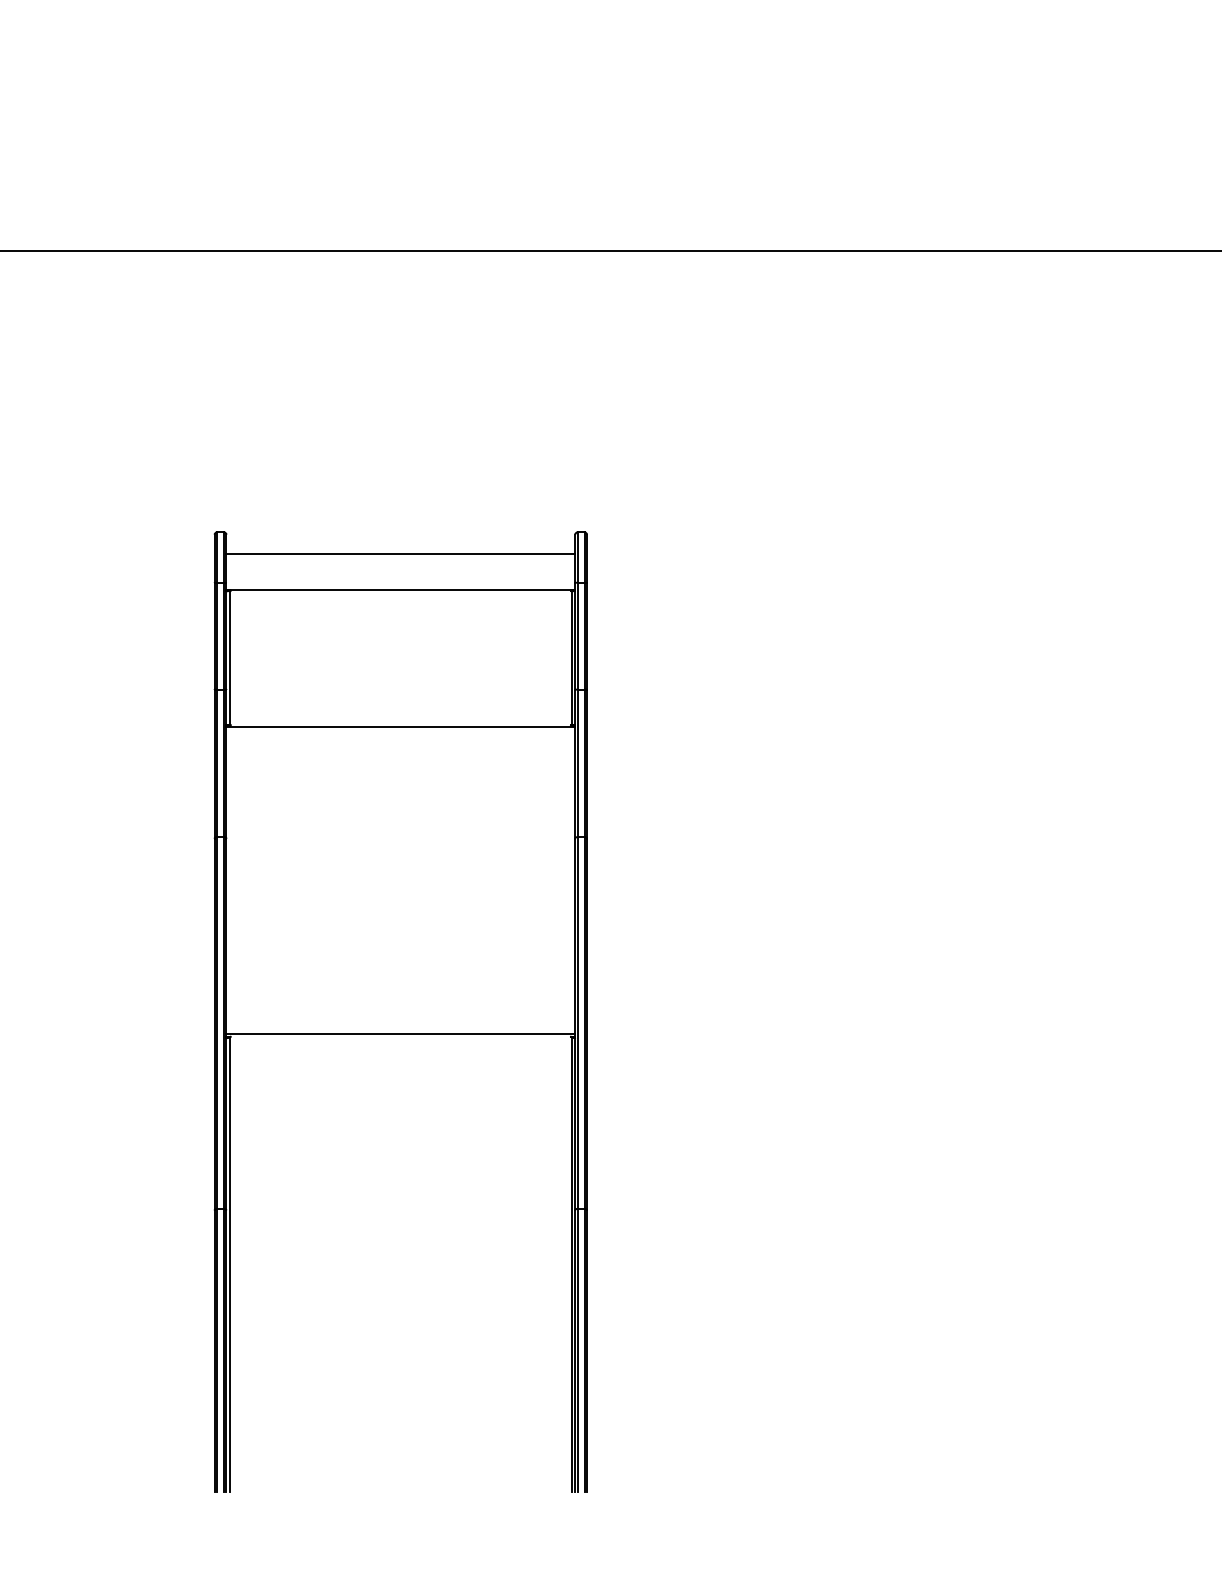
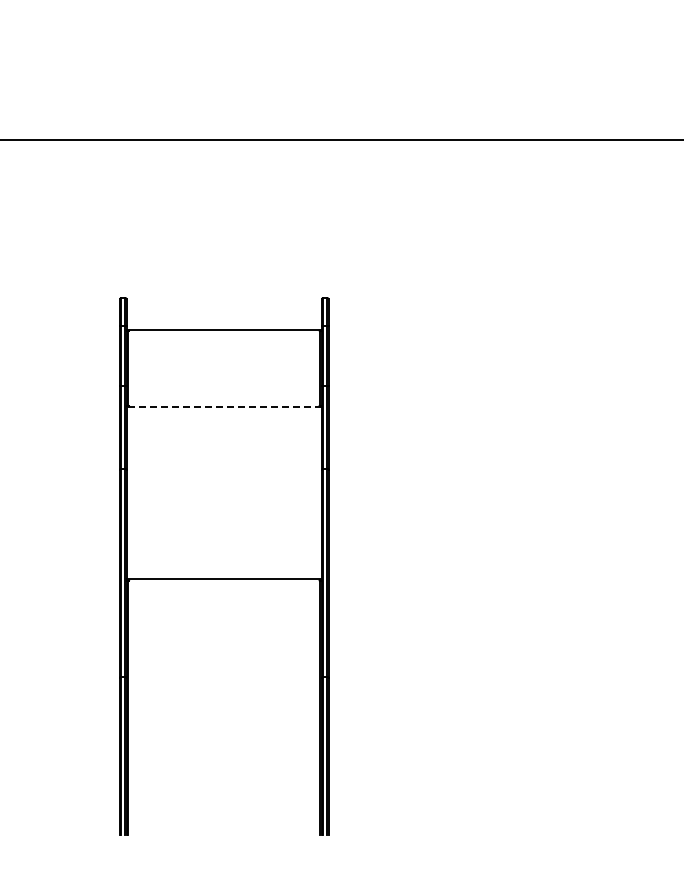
line: (399, 552) -> (223, 309), removed
line: (401, 726) -> (224, 406), solid -> dashed

